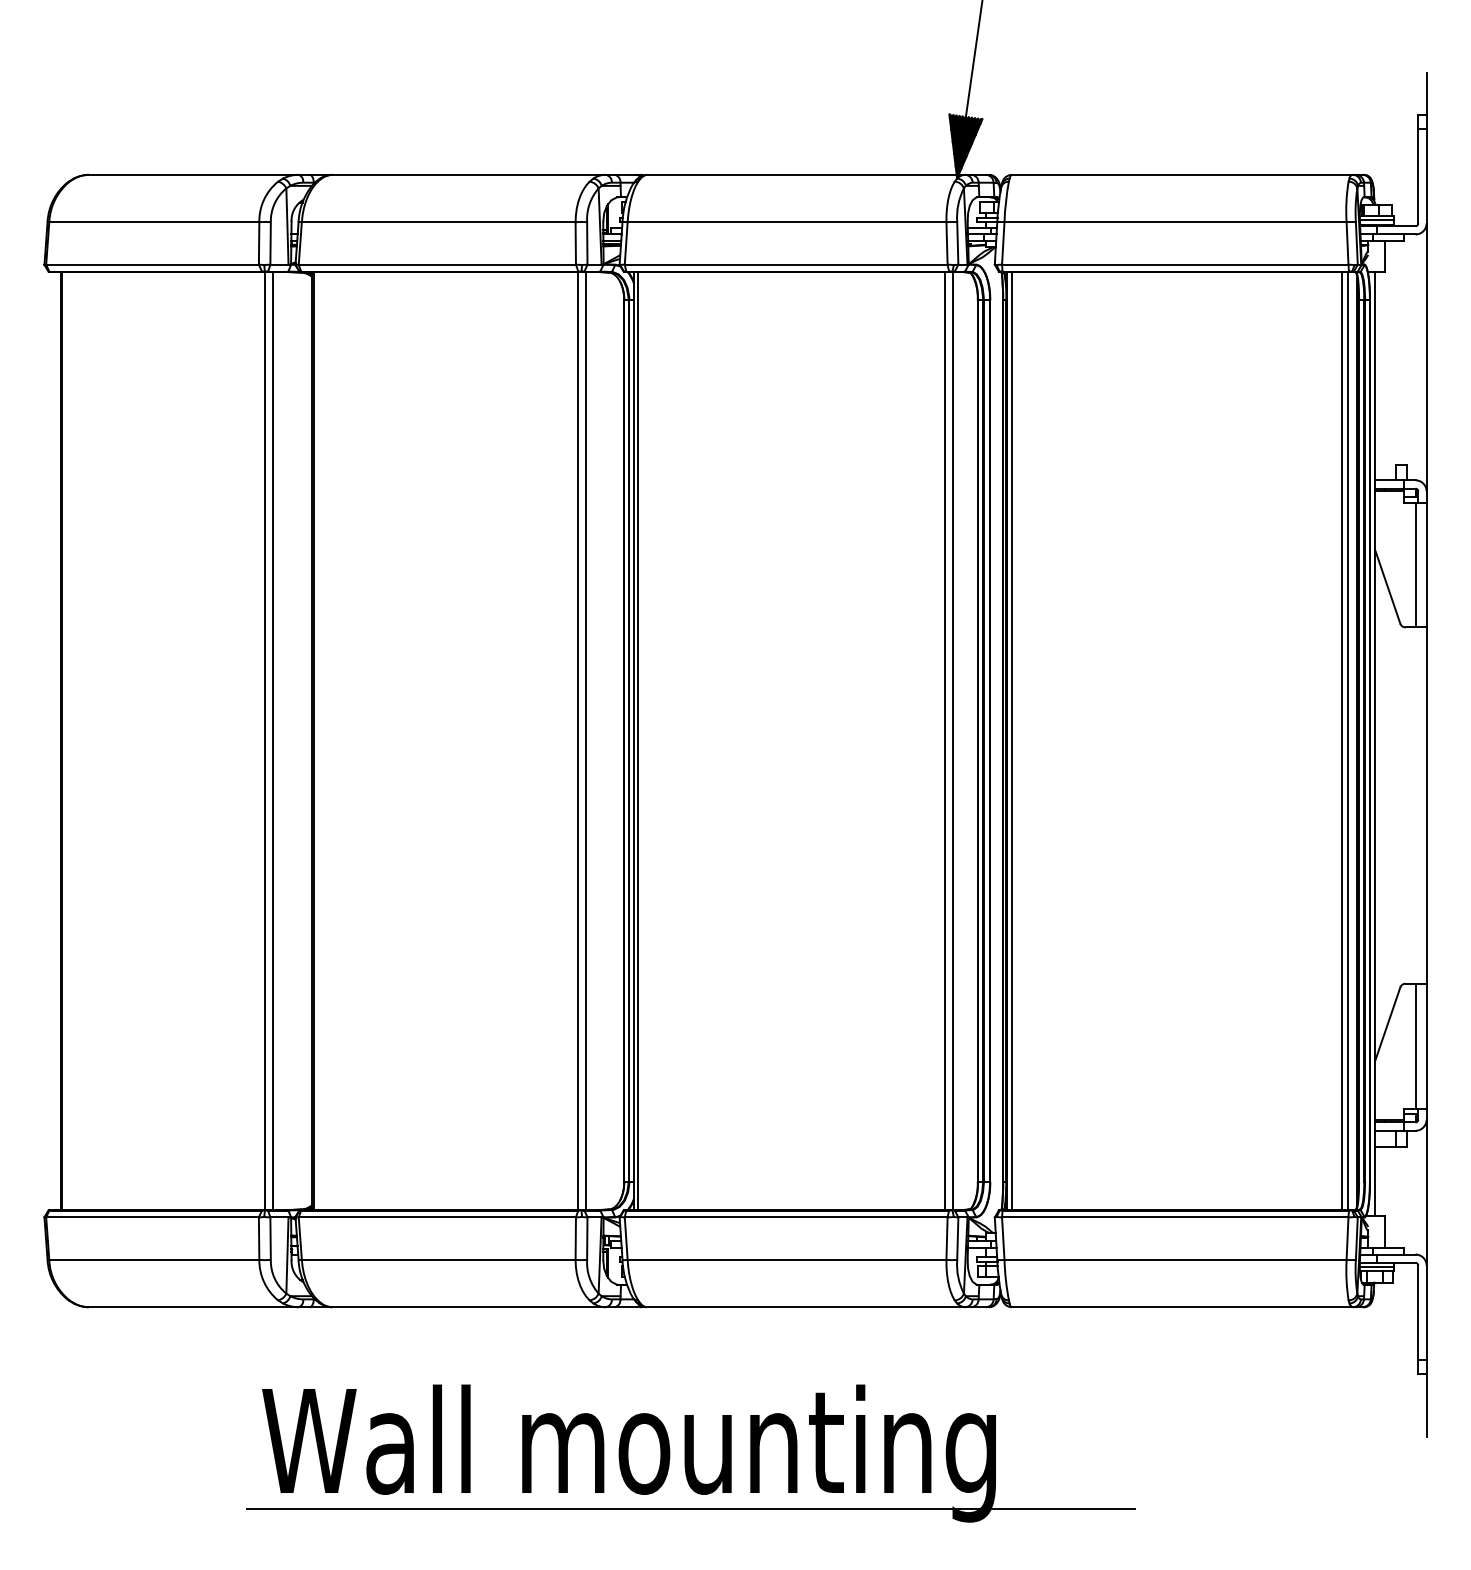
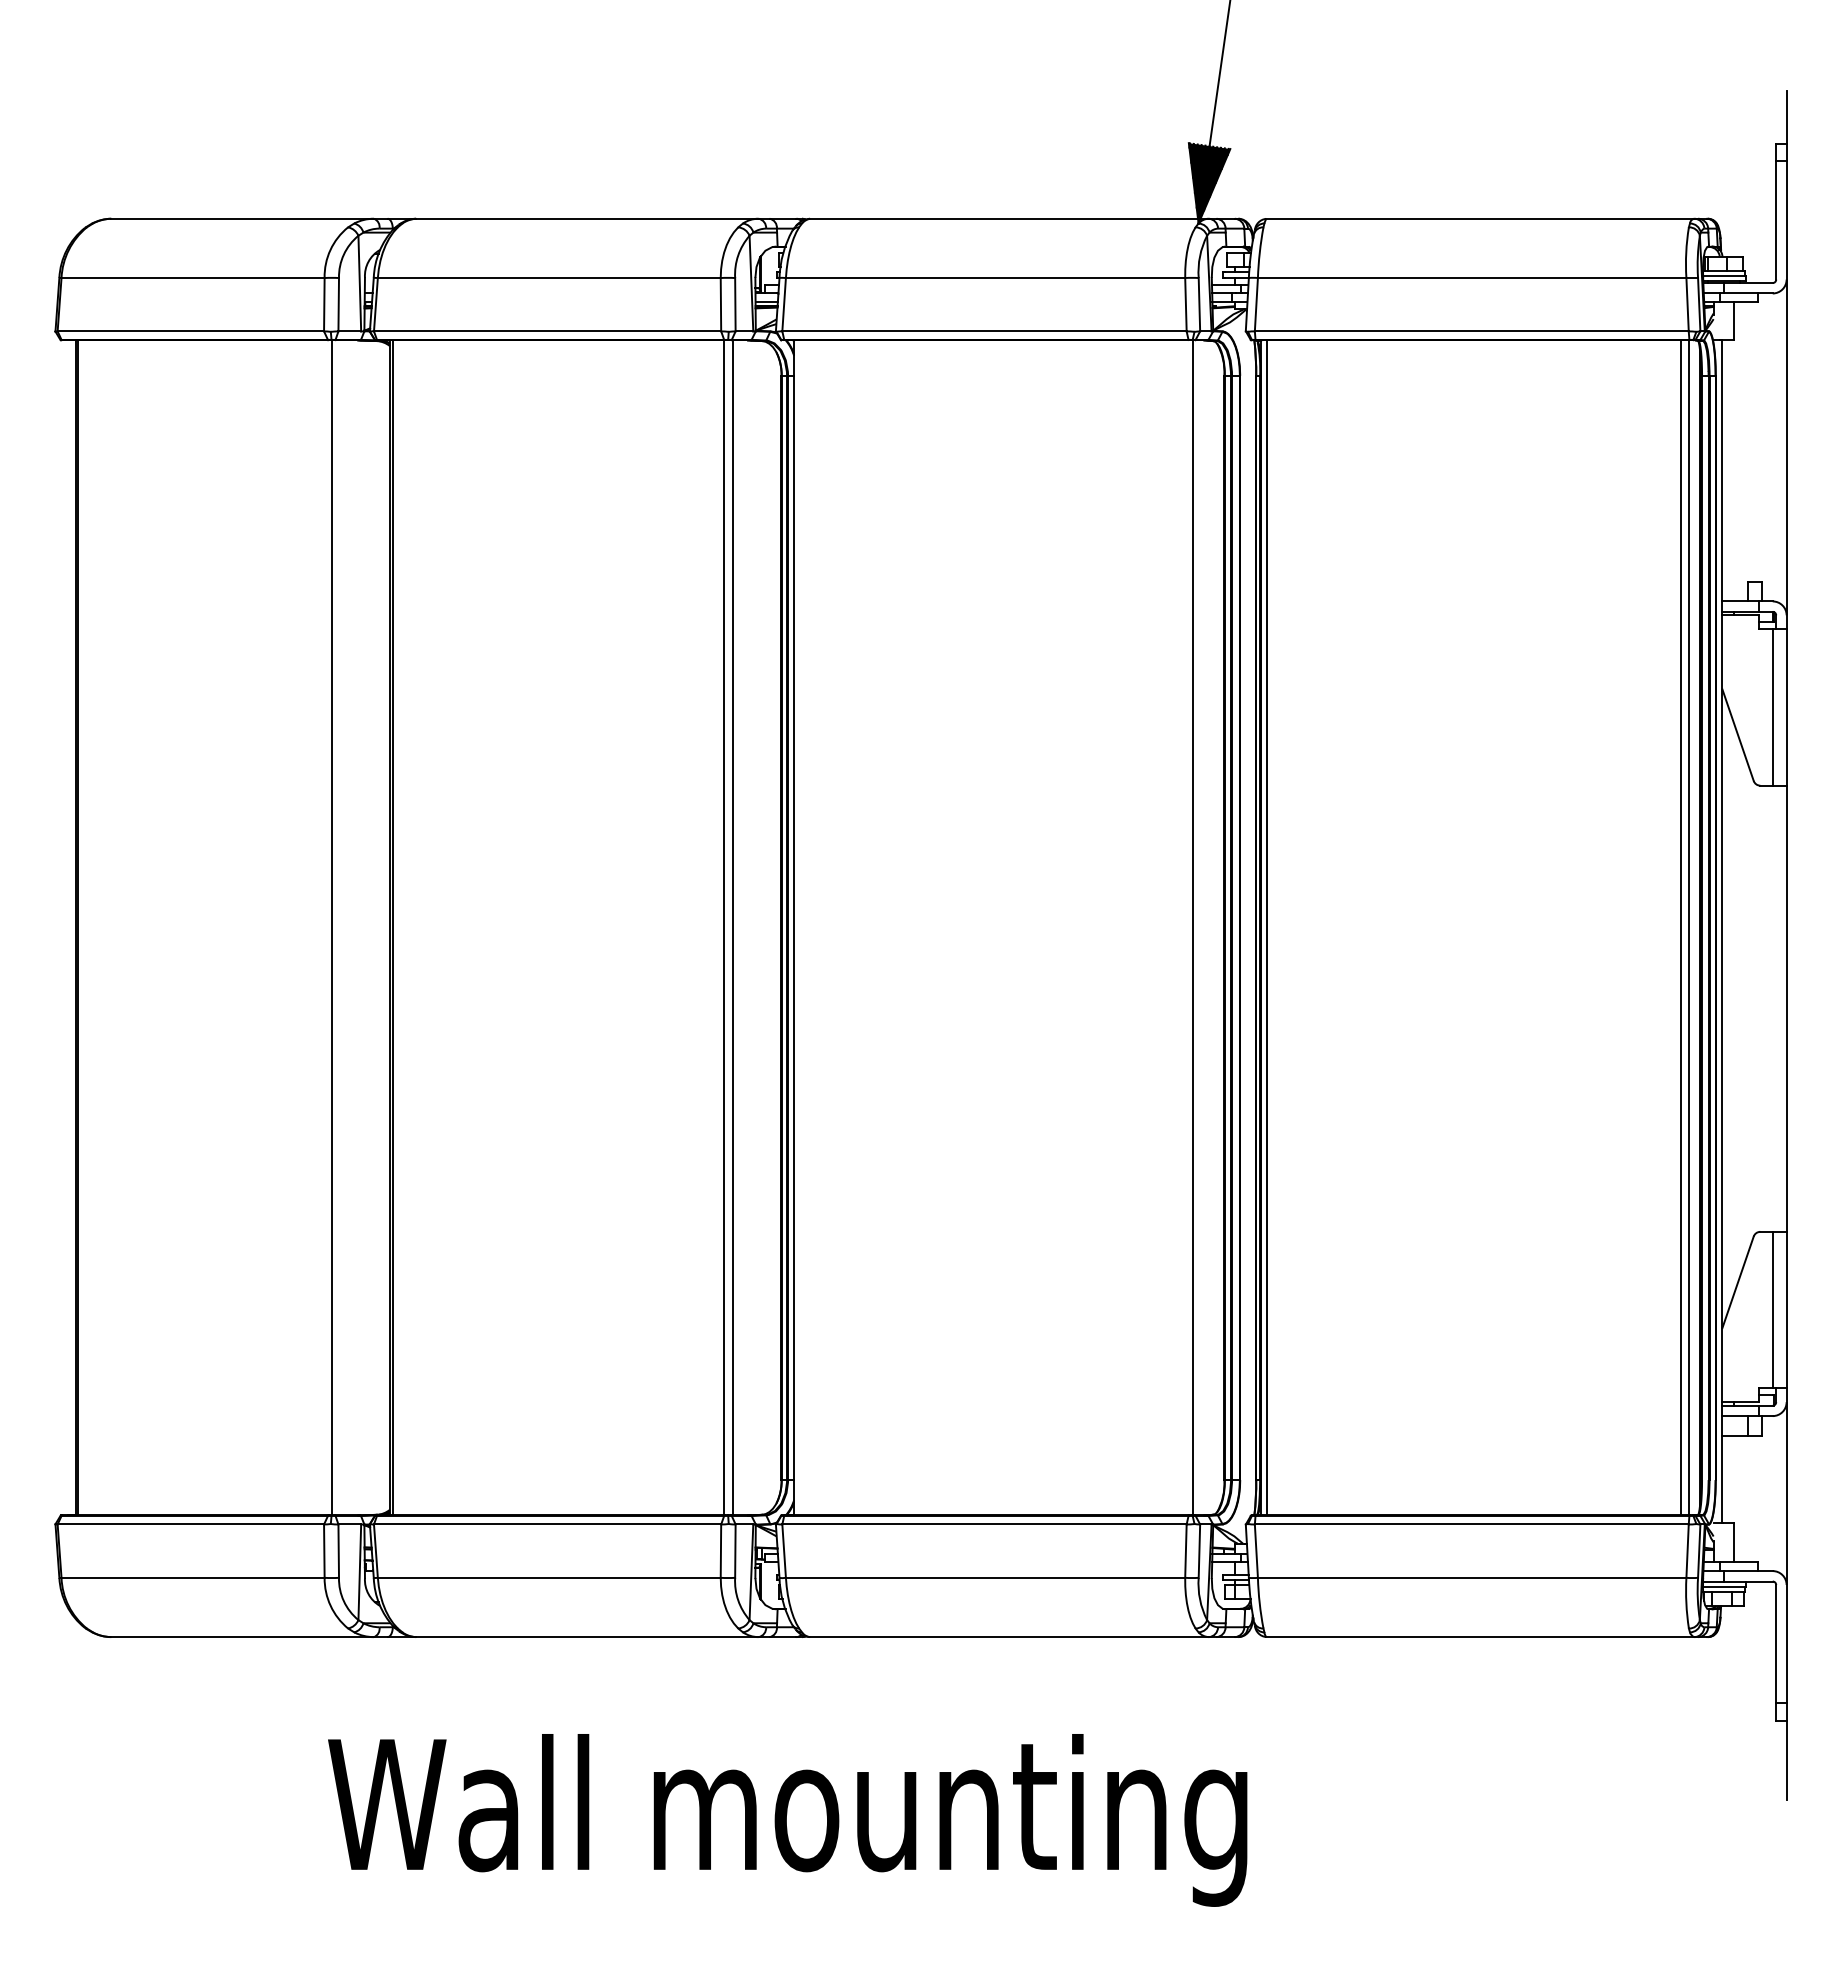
line: (272, 740) -> (341, 927), removed
line: (637, 740) -> (798, 927), removed
line: (945, 740) -> (1183, 927), removed
line: (691, 1508) -> (865, 1889), removed

